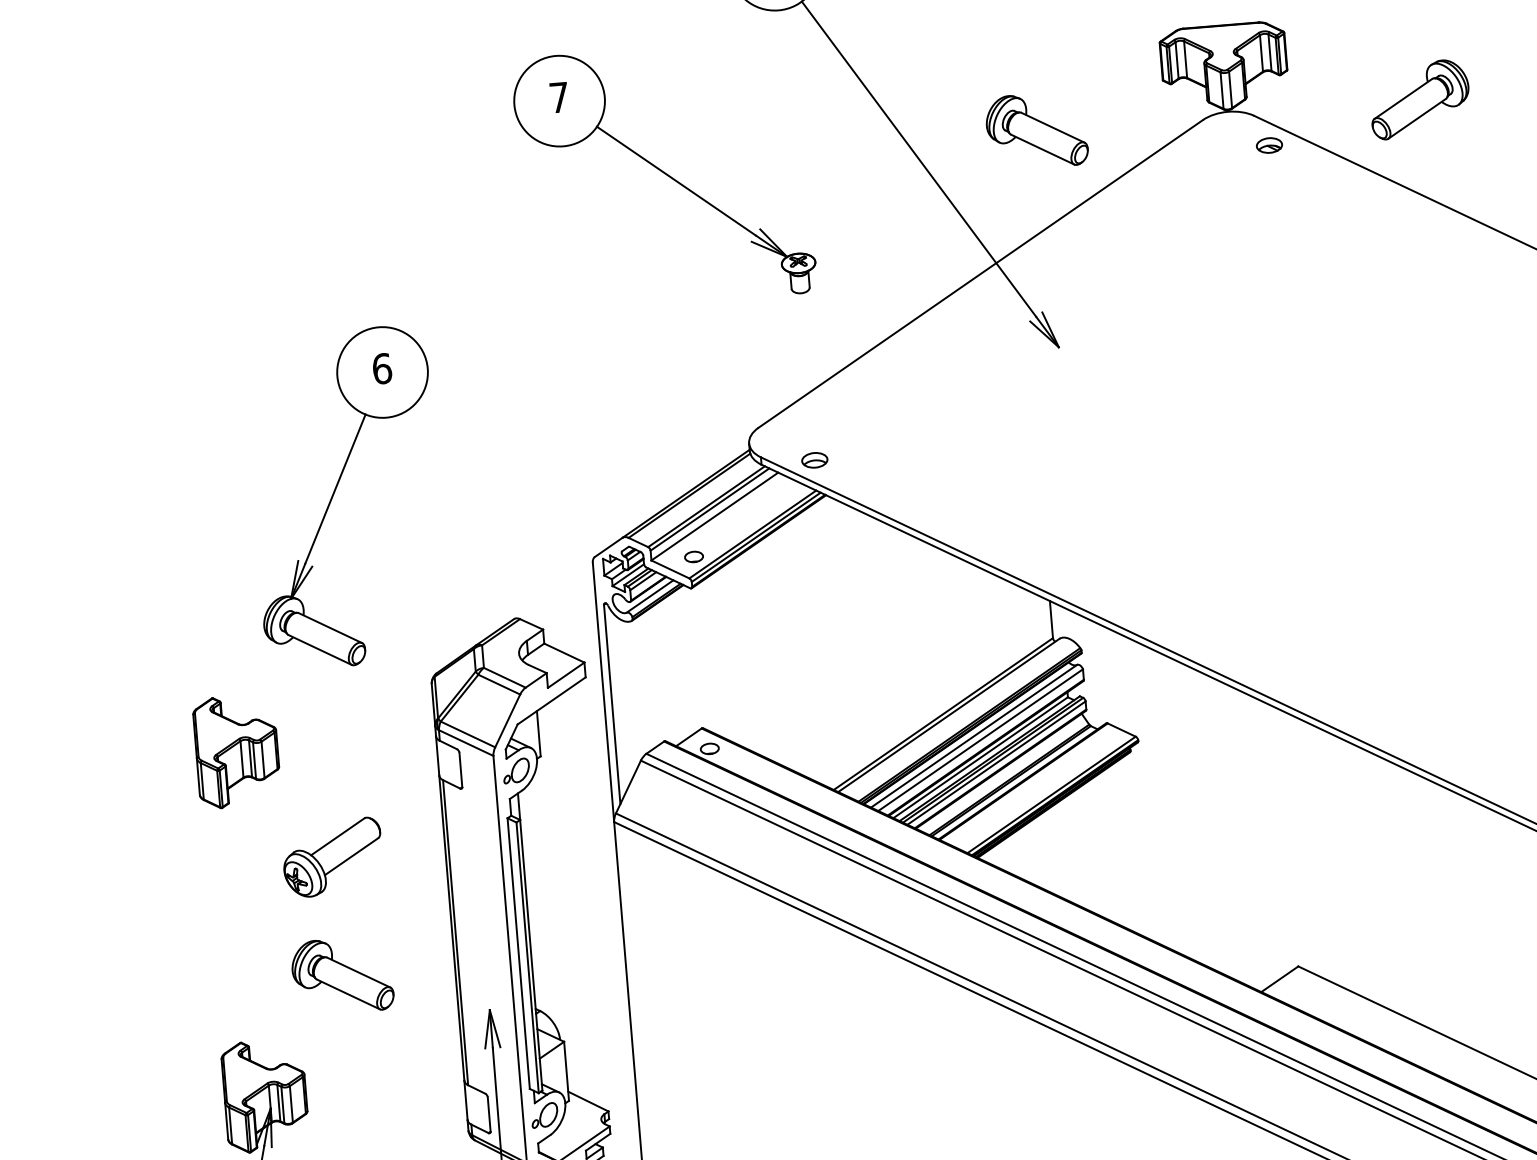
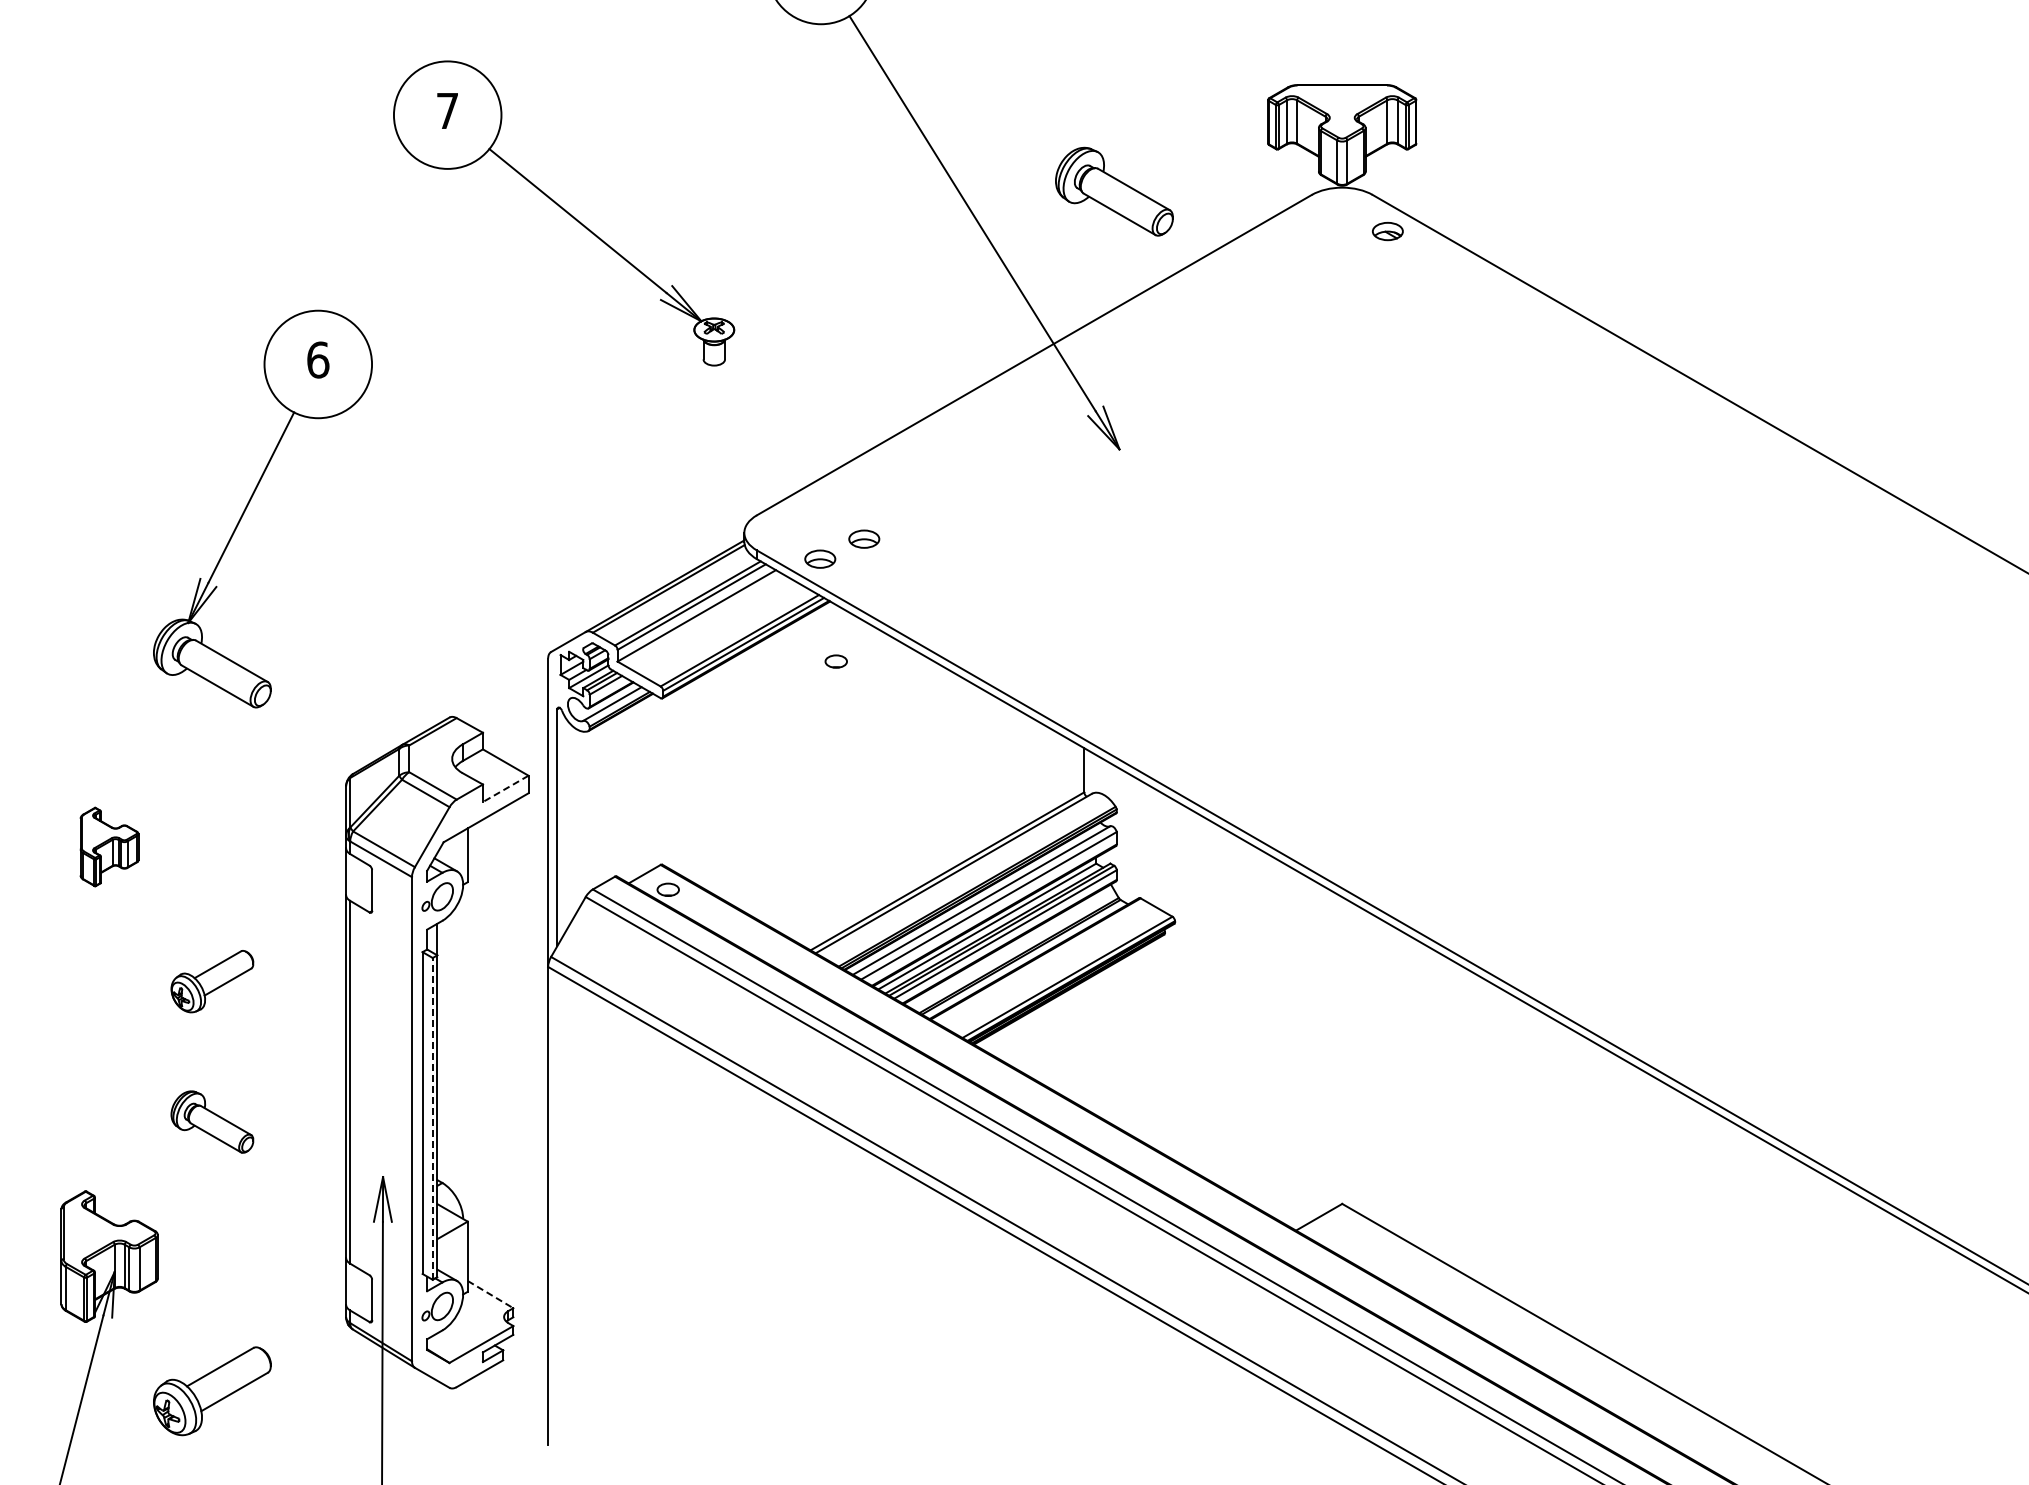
part: (1419, 99) -> (1569, 191), removed
part: (664, 175) -> (564, 213), moved
part: (850, 439) -> (864, 538), added
part: (335, 492) -> (250, 501), moved
part: (693, 556) -> (835, 661), moved
line: (566, 675) -> (505, 789), solid -> dashed
part: (236, 751) -> (109, 846), size x0.6
part: (332, 857) -> (212, 981), size x0.7
line: (527, 957) -> (432, 1118), solid -> dashed
part: (342, 975) -> (212, 1121), size x0.7
line: (588, 1101) -> (490, 1294), solid -> dashed

